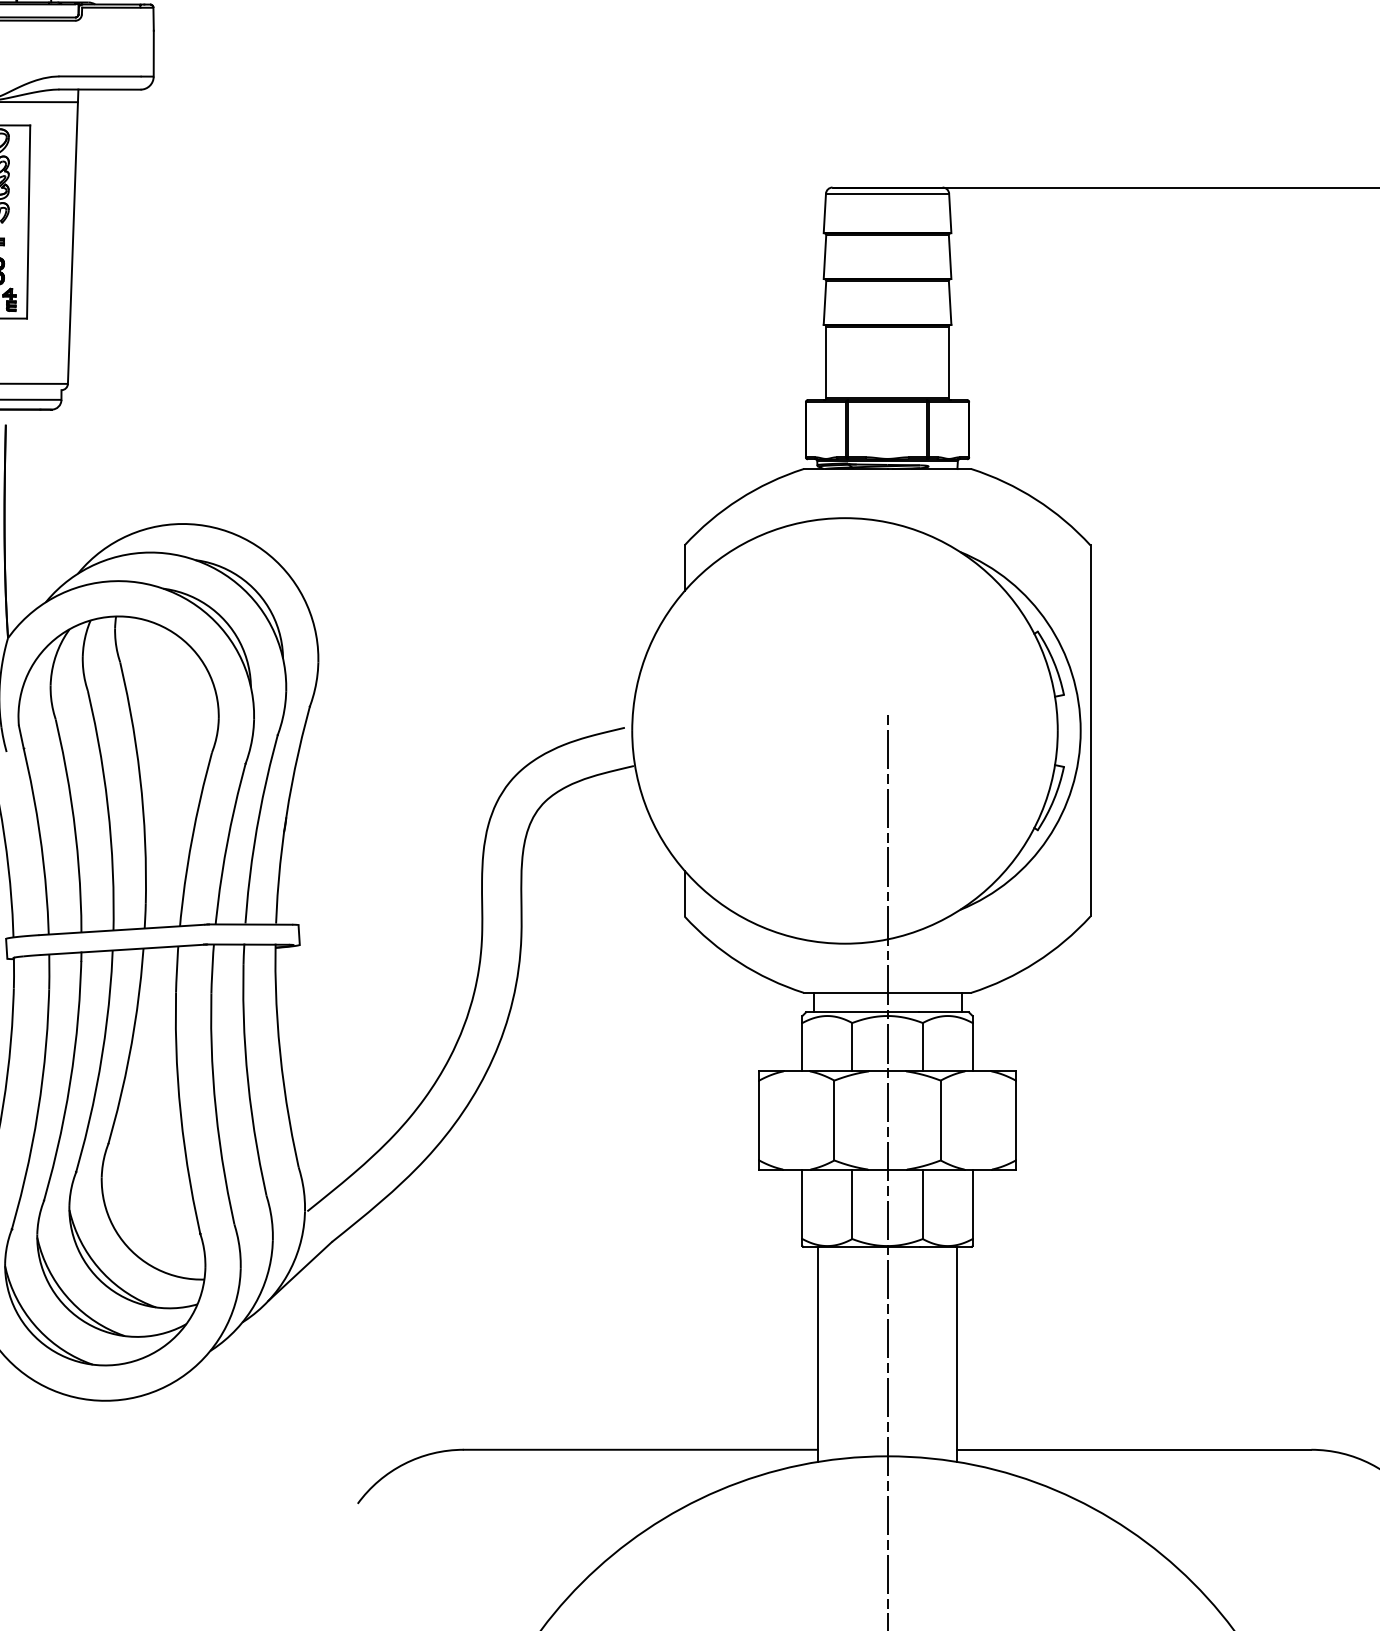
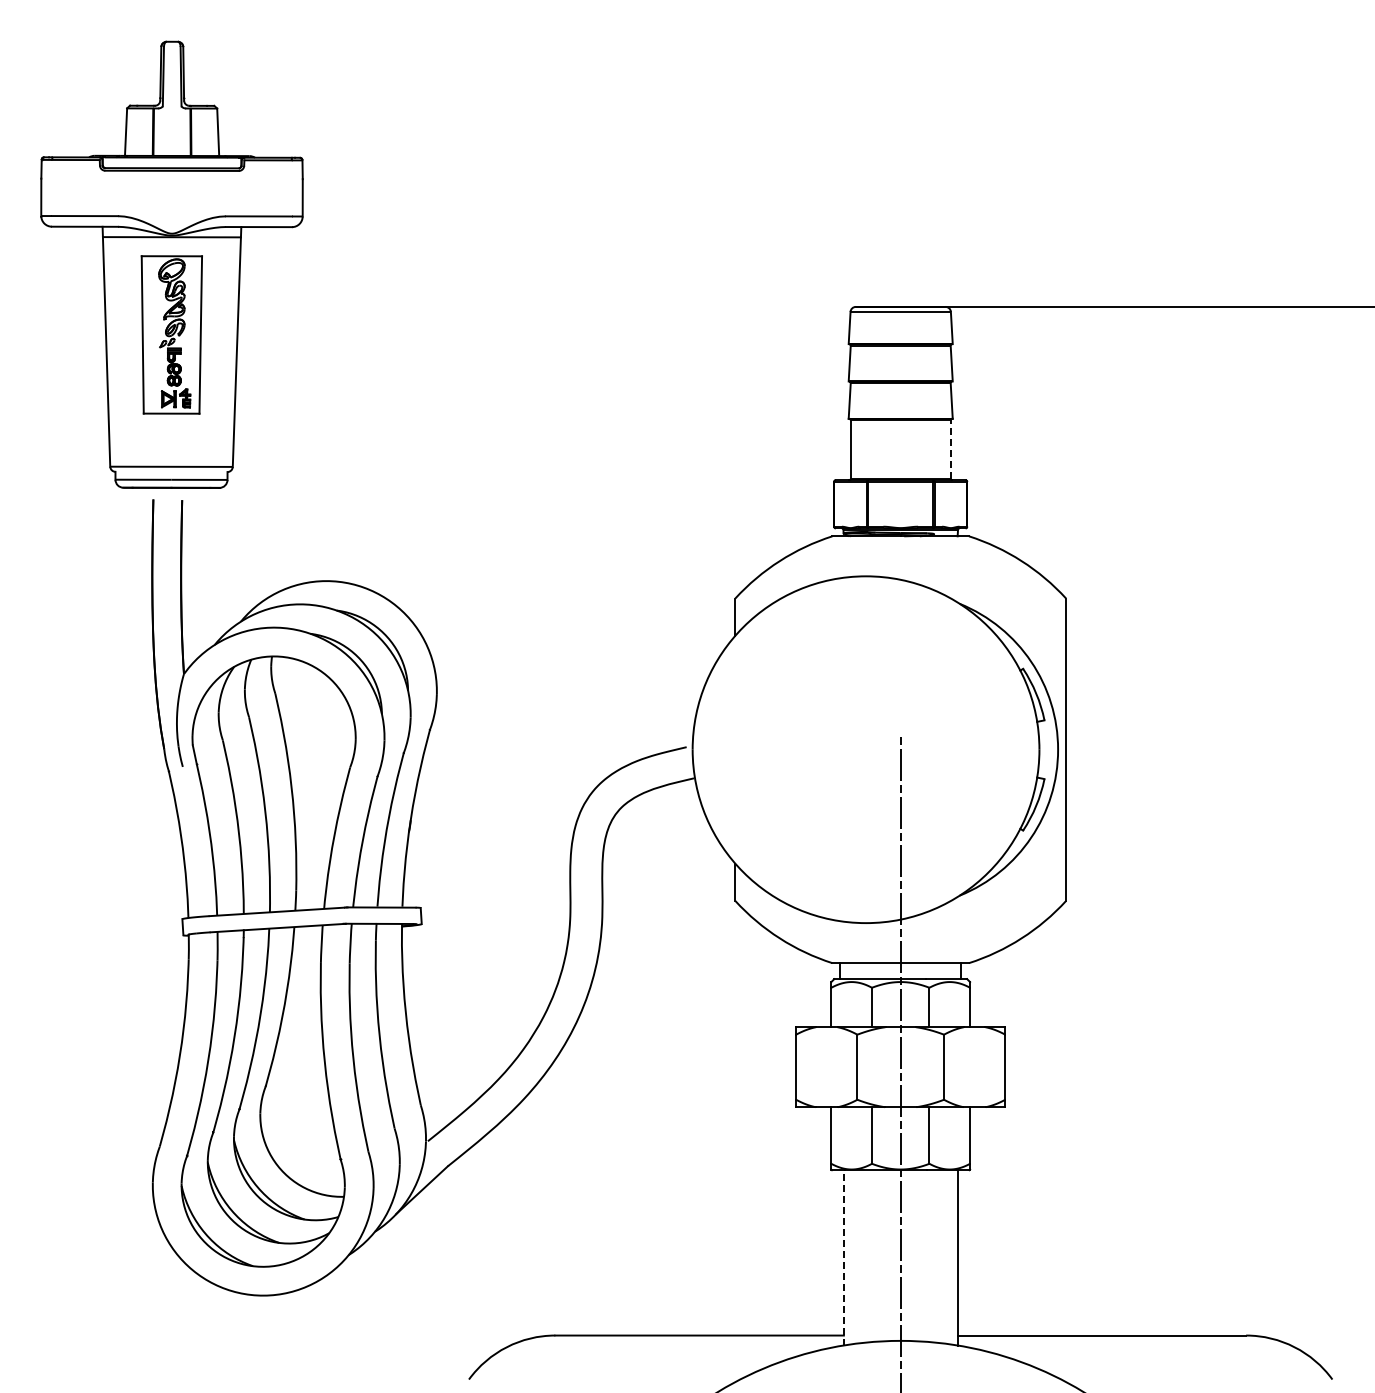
line: (948, 362) -> (950, 449), solid -> dashed
line: (817, 1354) -> (843, 1257), solid -> dashed

